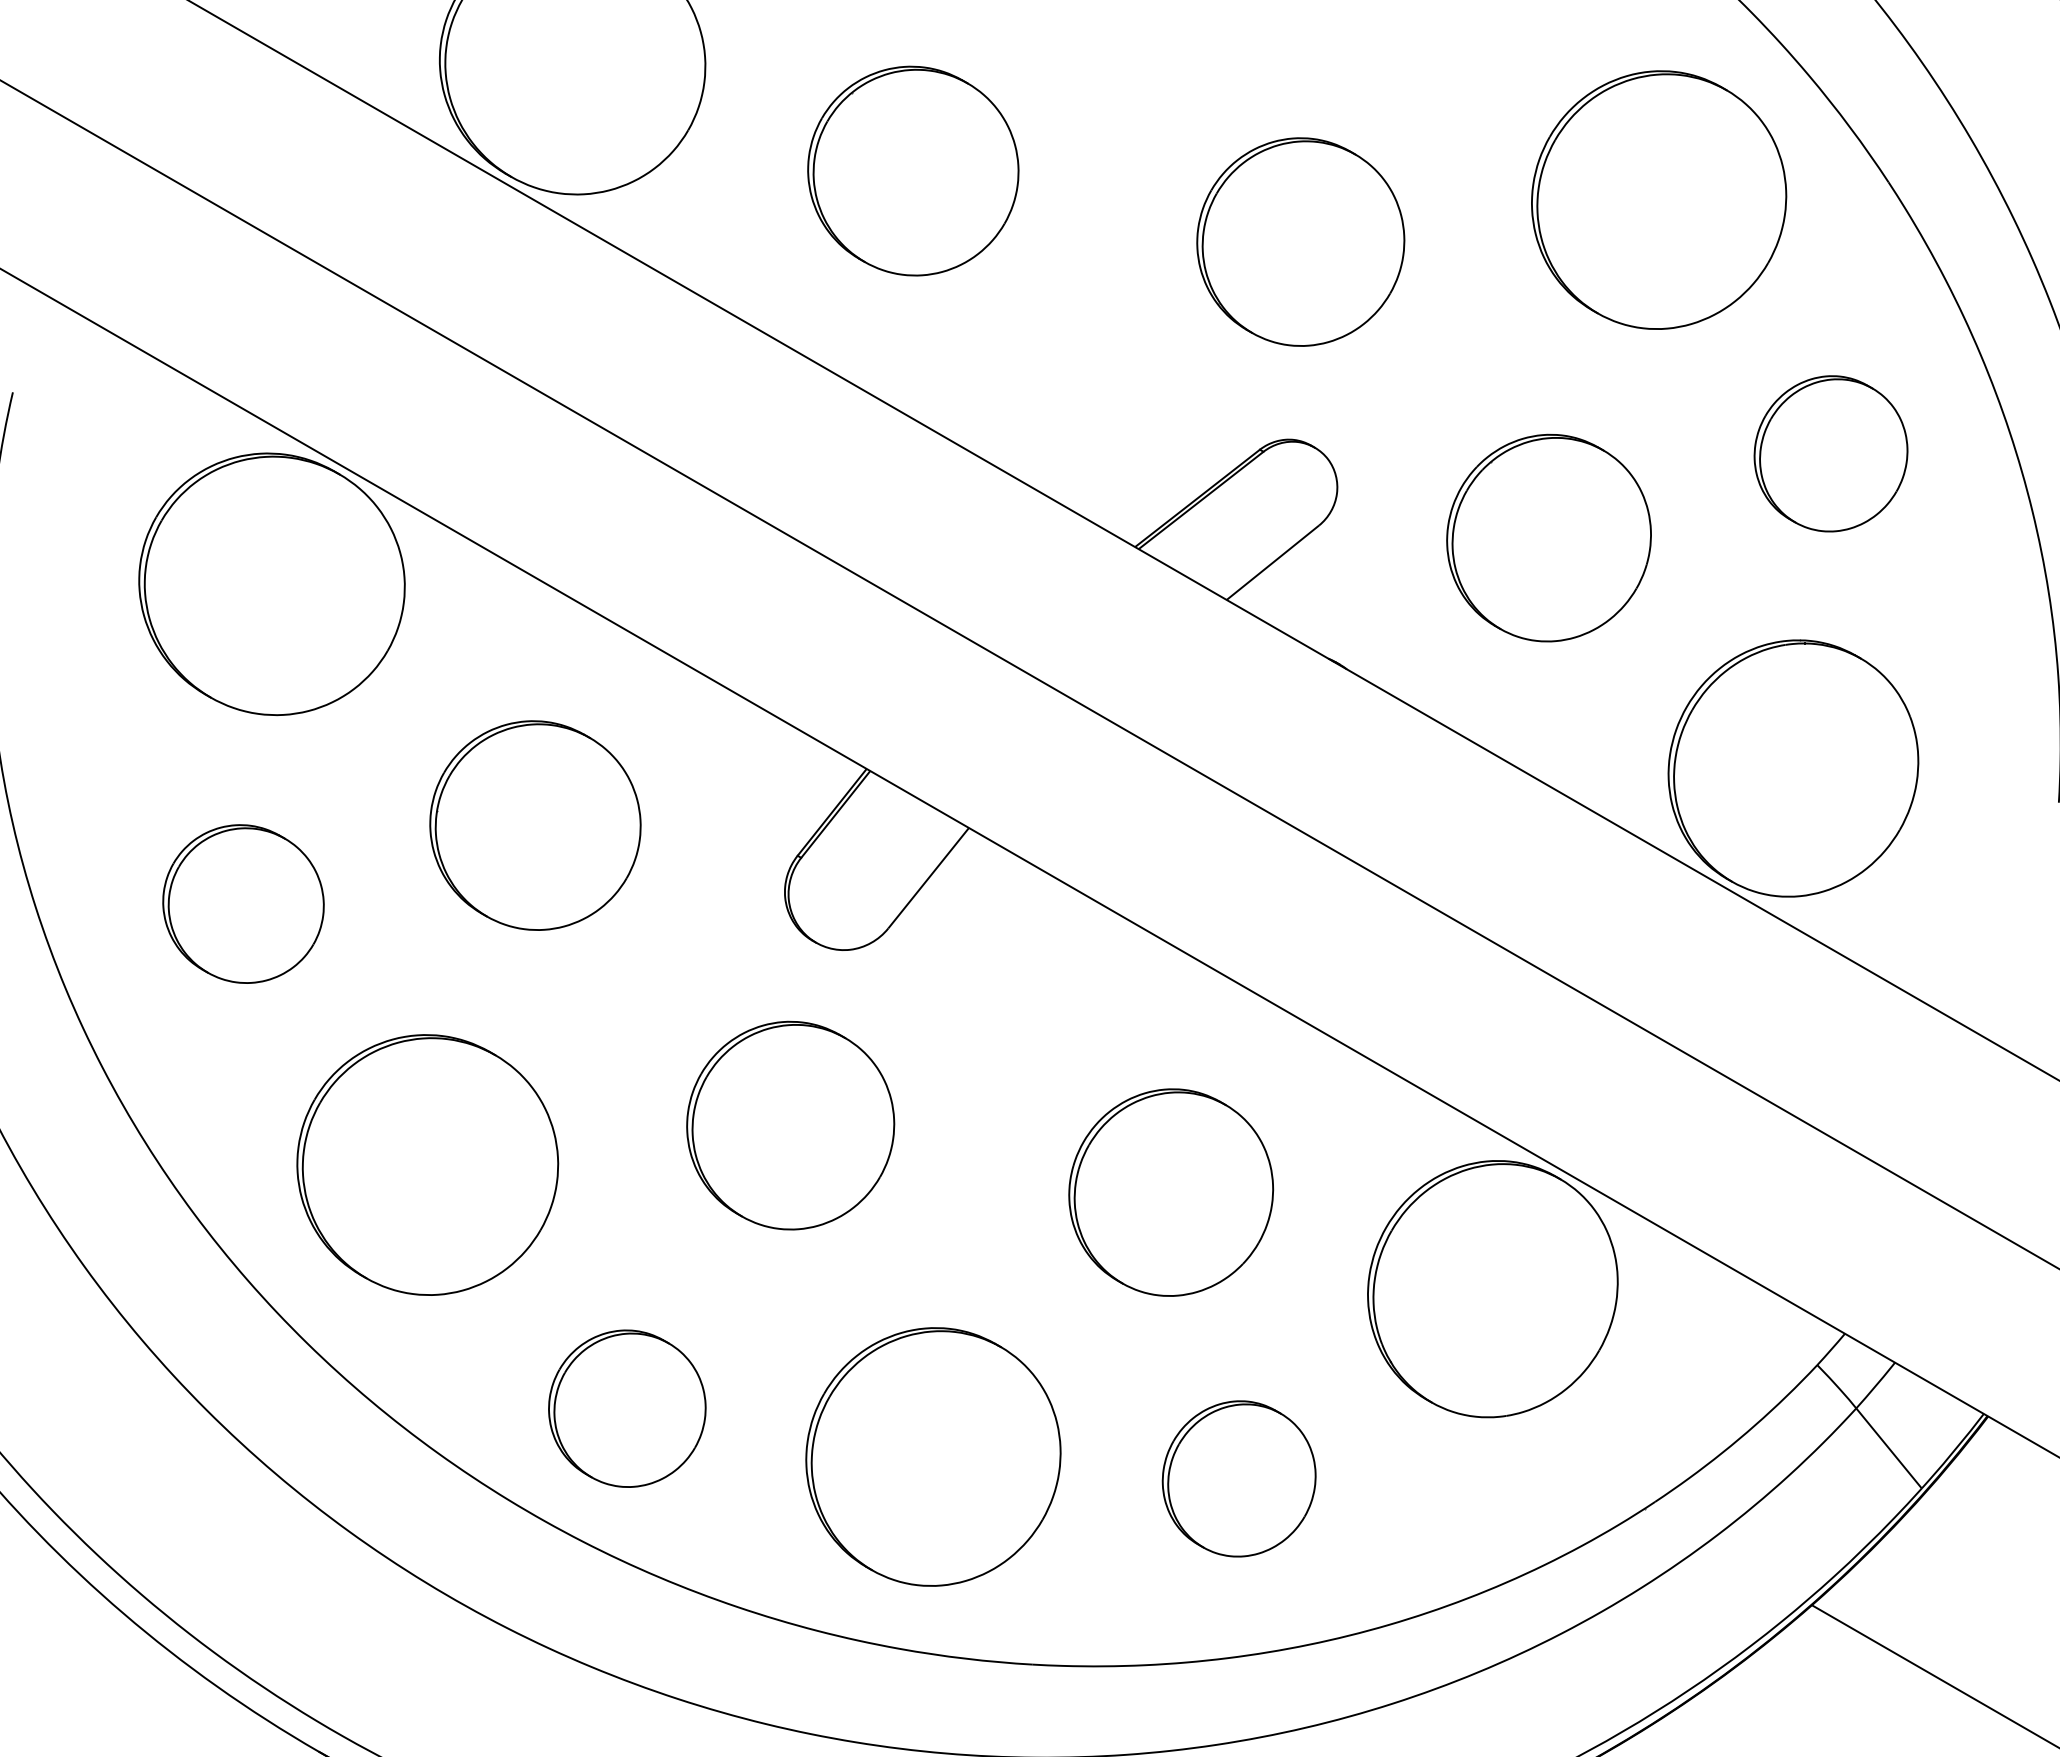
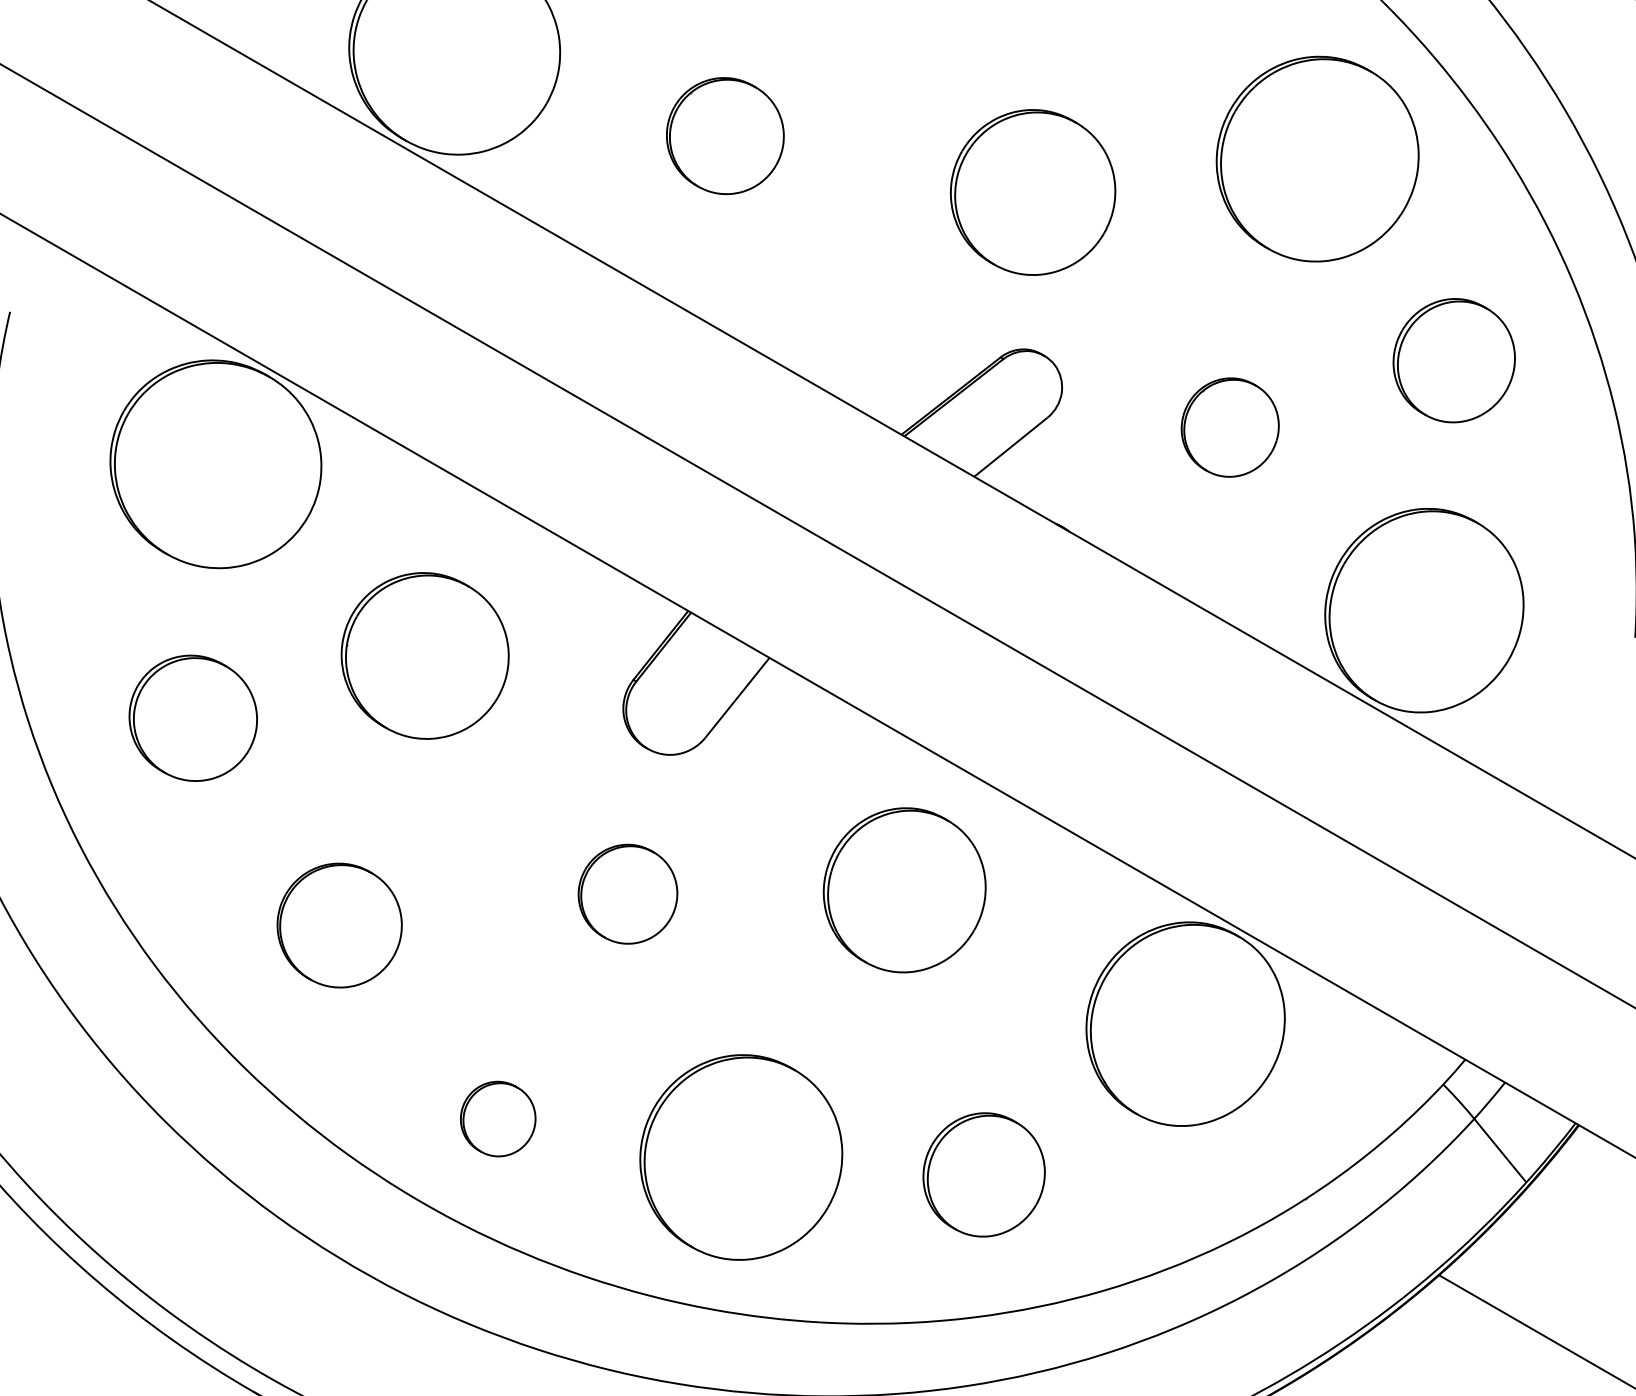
part: (913, 170) -> (725, 135), size x0.7
part: (1548, 537) -> (1229, 427), size x0.6
part: (790, 1125) -> (627, 894), size x0.6
part: (427, 1164) -> (339, 925), size x0.6
part: (1171, 1192) -> (904, 890), moved
part: (627, 1408) -> (498, 1118), size x0.6

